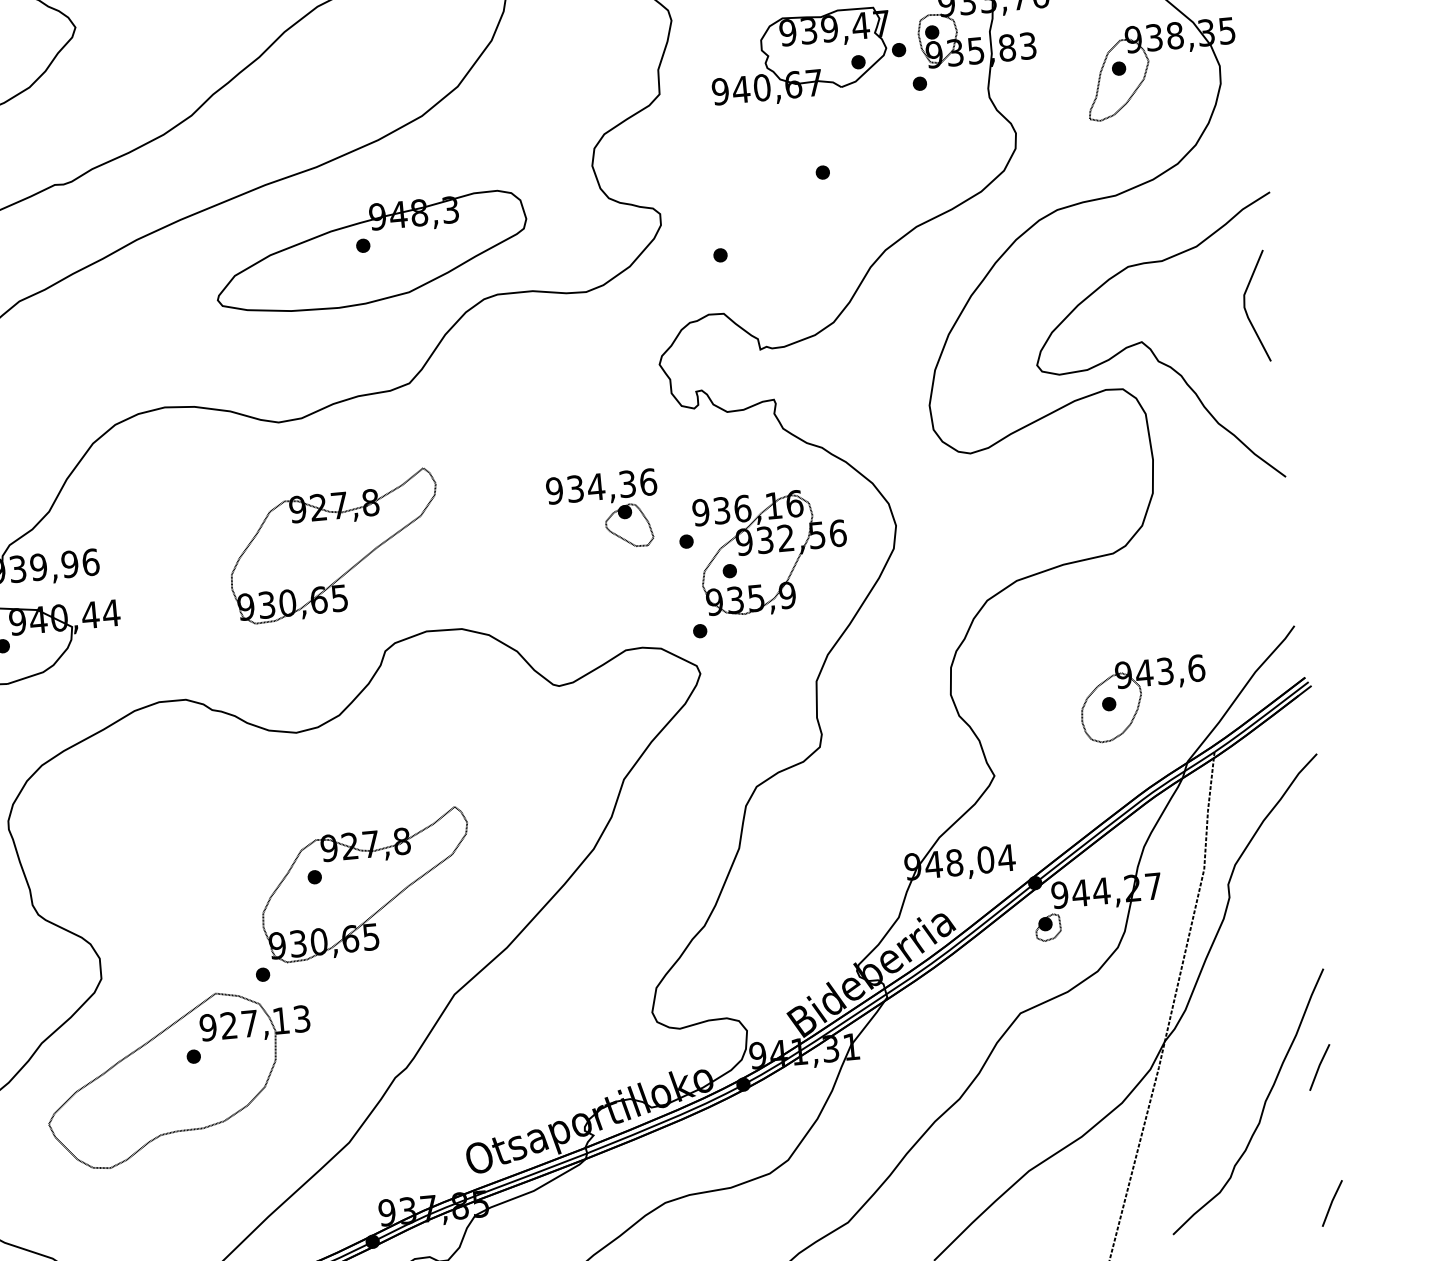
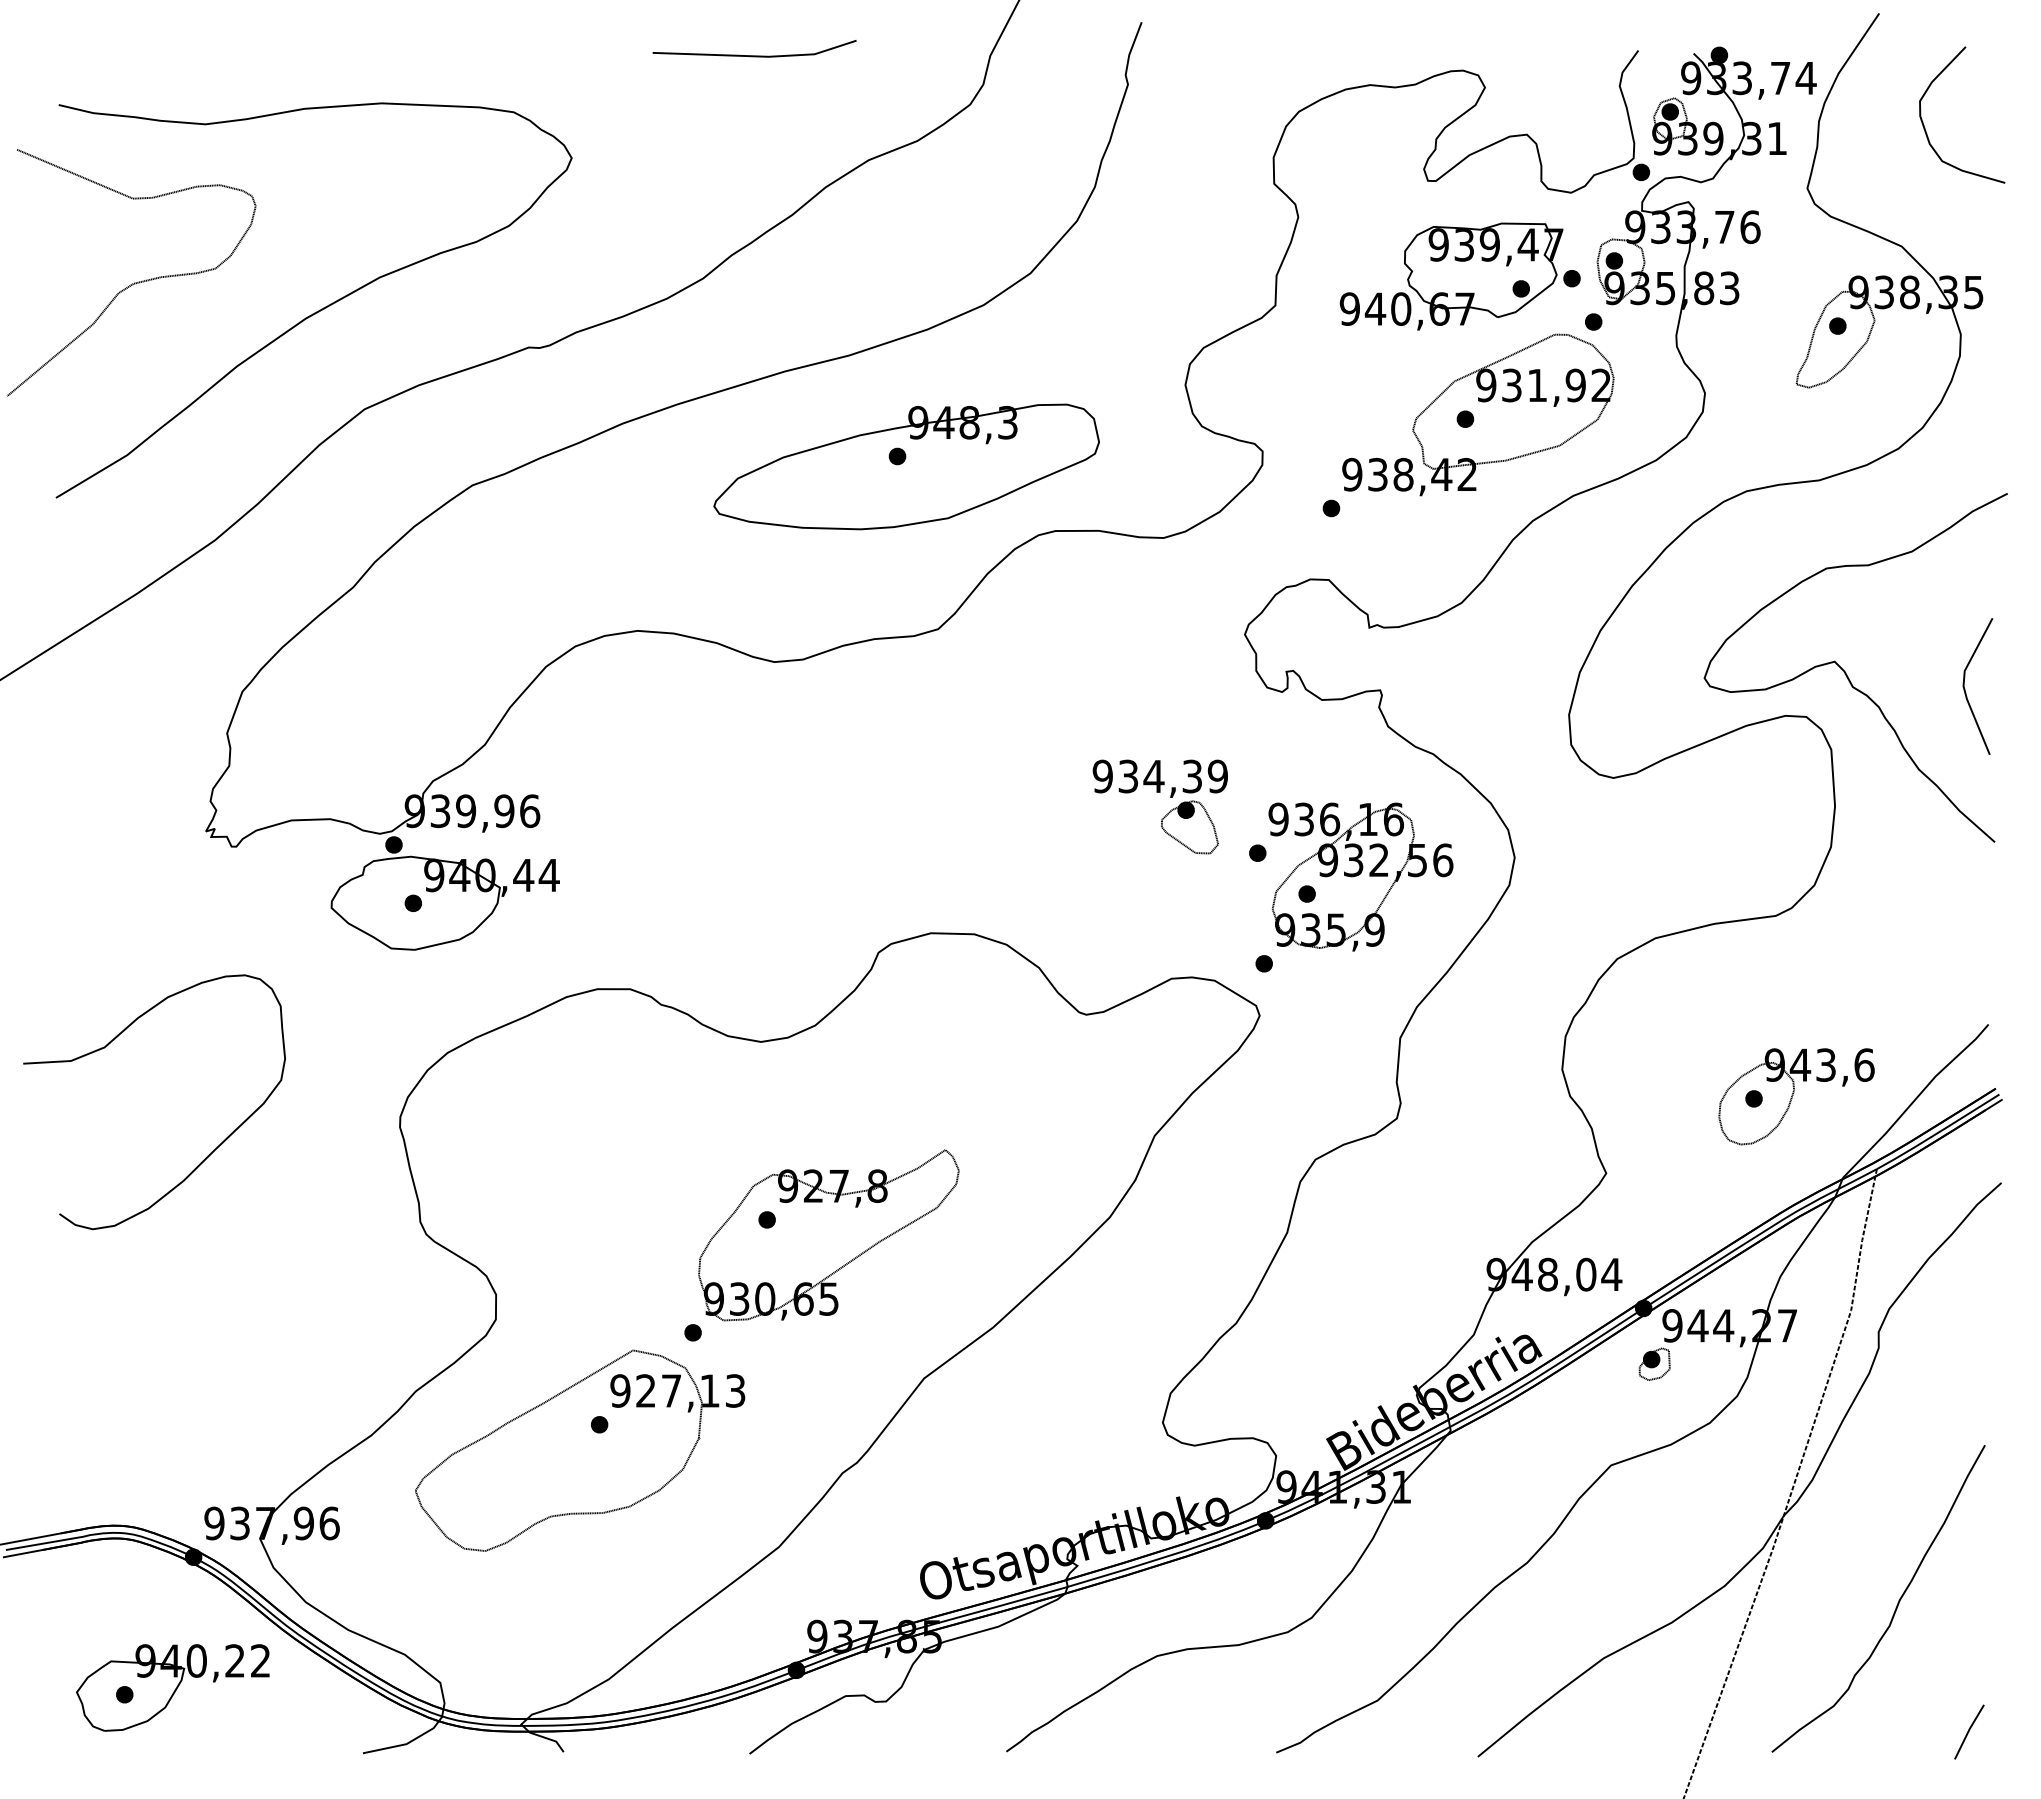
part: (833, 167) -> (1478, 414), added
line: (1246, 309) -> (1965, 688), moved
text: (647, 482) -> (1217, 776), 934,36 -> 934,39
part: (334, 546) -> (828, 819), removed
line: (1319, 1066) -> (1969, 1564), removed

